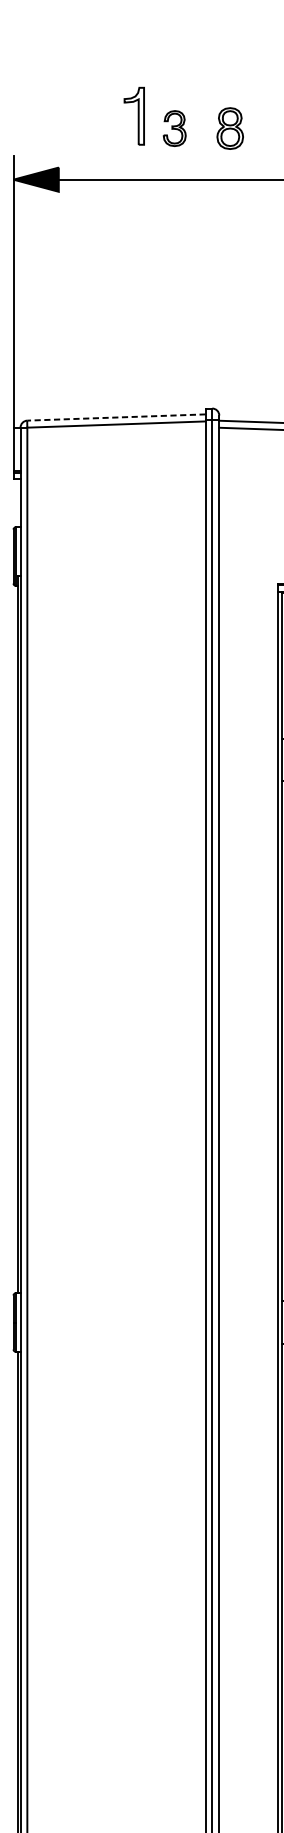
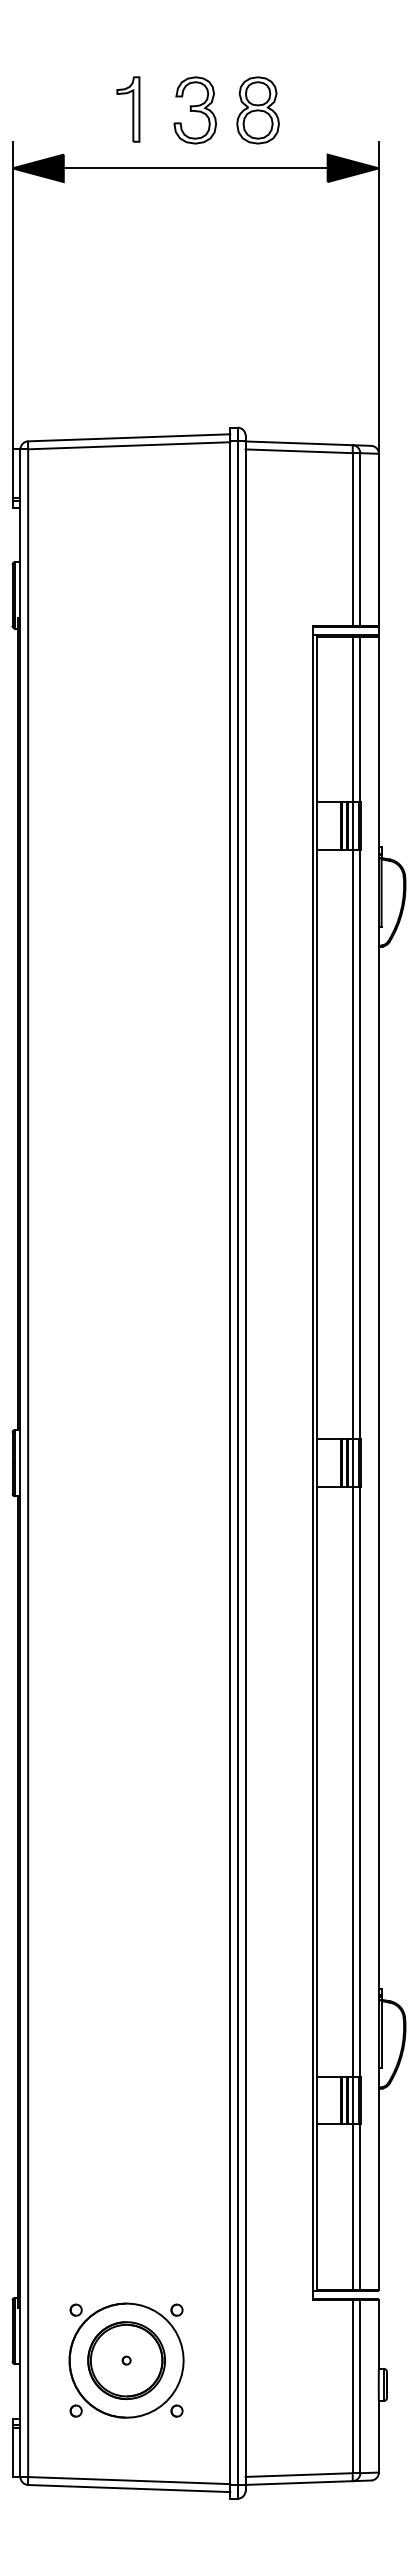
part: (134, 116) -> (128, 109), moved
part: (174, 128) -> (194, 110), size x1.67
part: (229, 128) -> (257, 110), size x1.43
line: (115, 417) -> (128, 437), dashed -> solid

